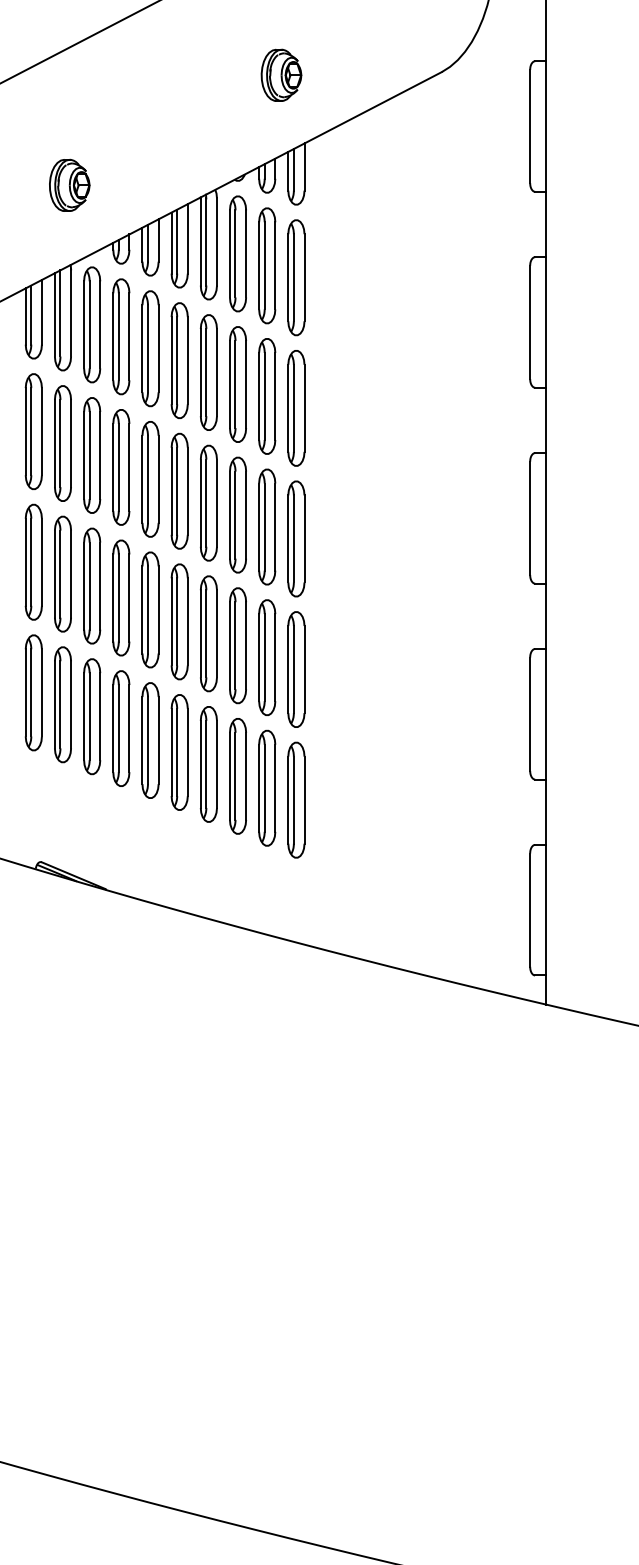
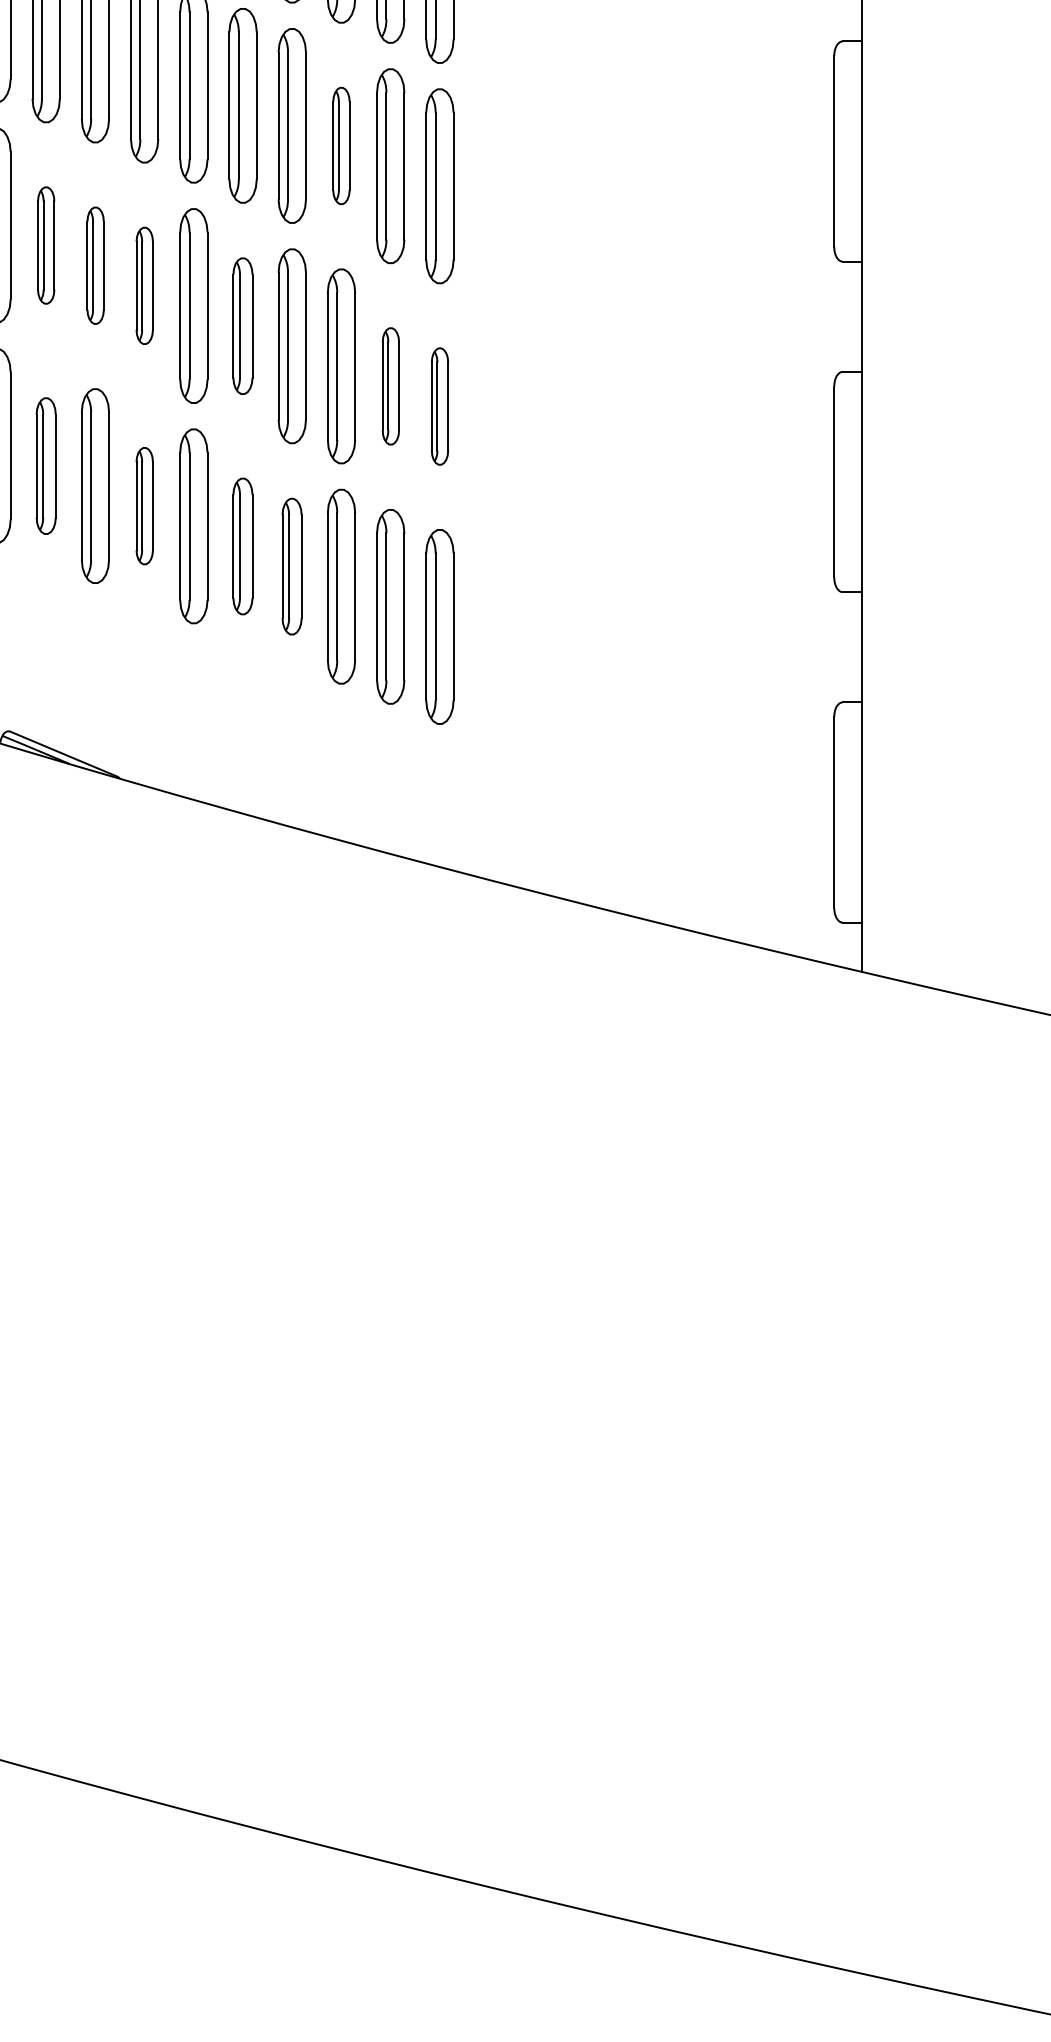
part: (237, 514) -> (340, 145), size x0.6
part: (62, 573) -> (45, 244), size x0.6
part: (92, 585) -> (95, 264), size x0.6
part: (121, 597) -> (144, 285), size x0.6
part: (179, 621) -> (242, 325), size x0.7
part: (267, 657) -> (391, 386), size x0.6
part: (296, 669) -> (440, 406), size x0.6
part: (62, 704) -> (45, 465), size x0.7
part: (121, 728) -> (144, 506), size x0.6
part: (179, 752) -> (242, 546), size x0.7
part: (208, 764) -> (291, 566), size x0.7

